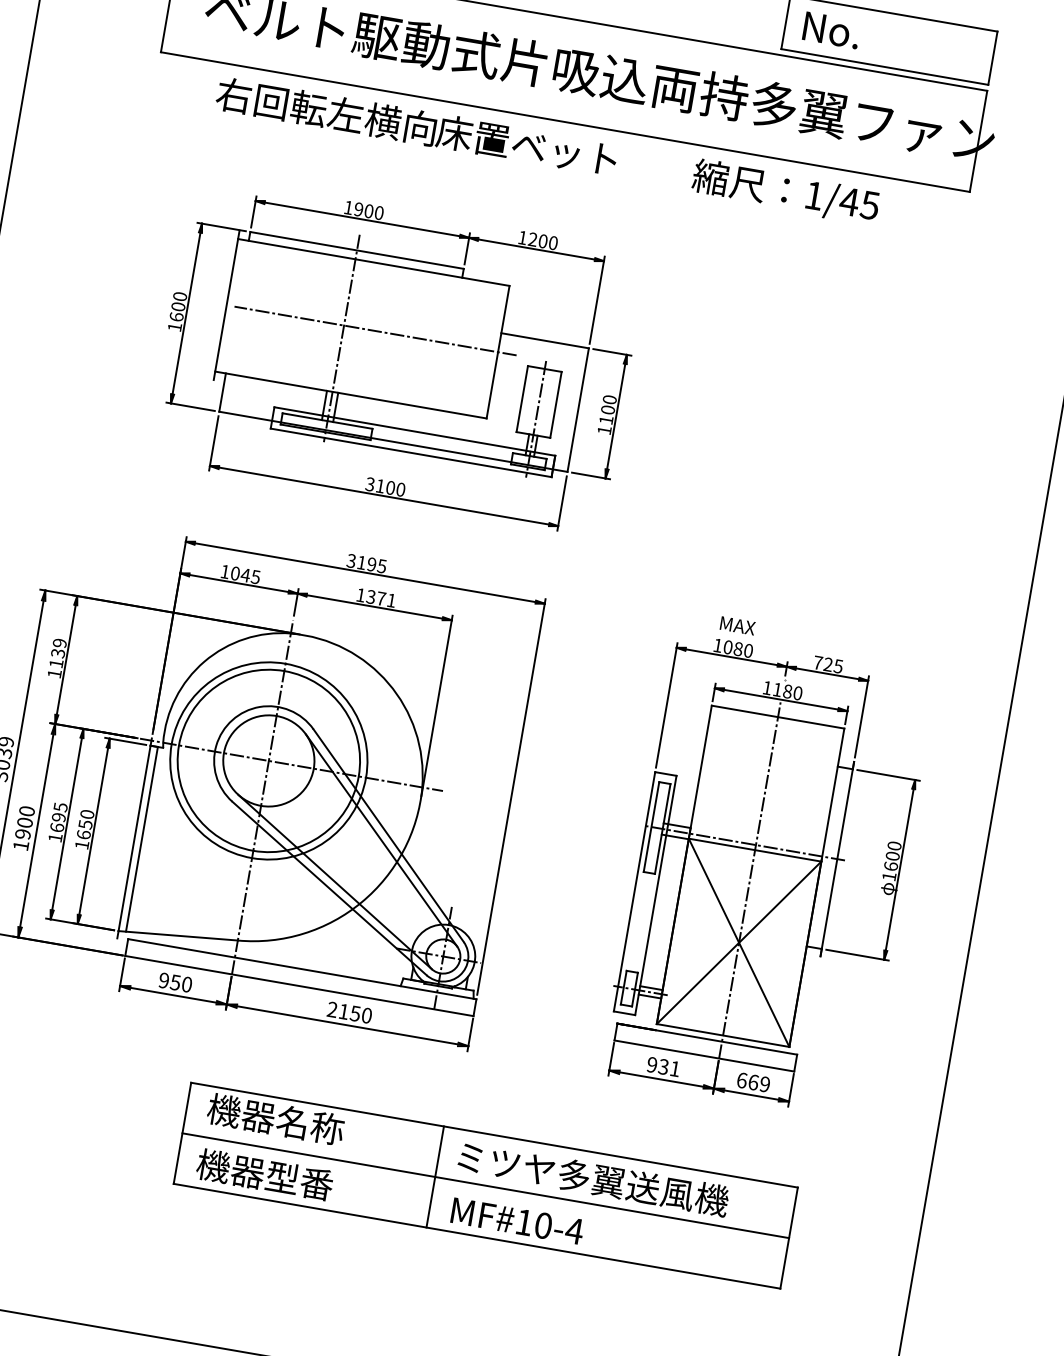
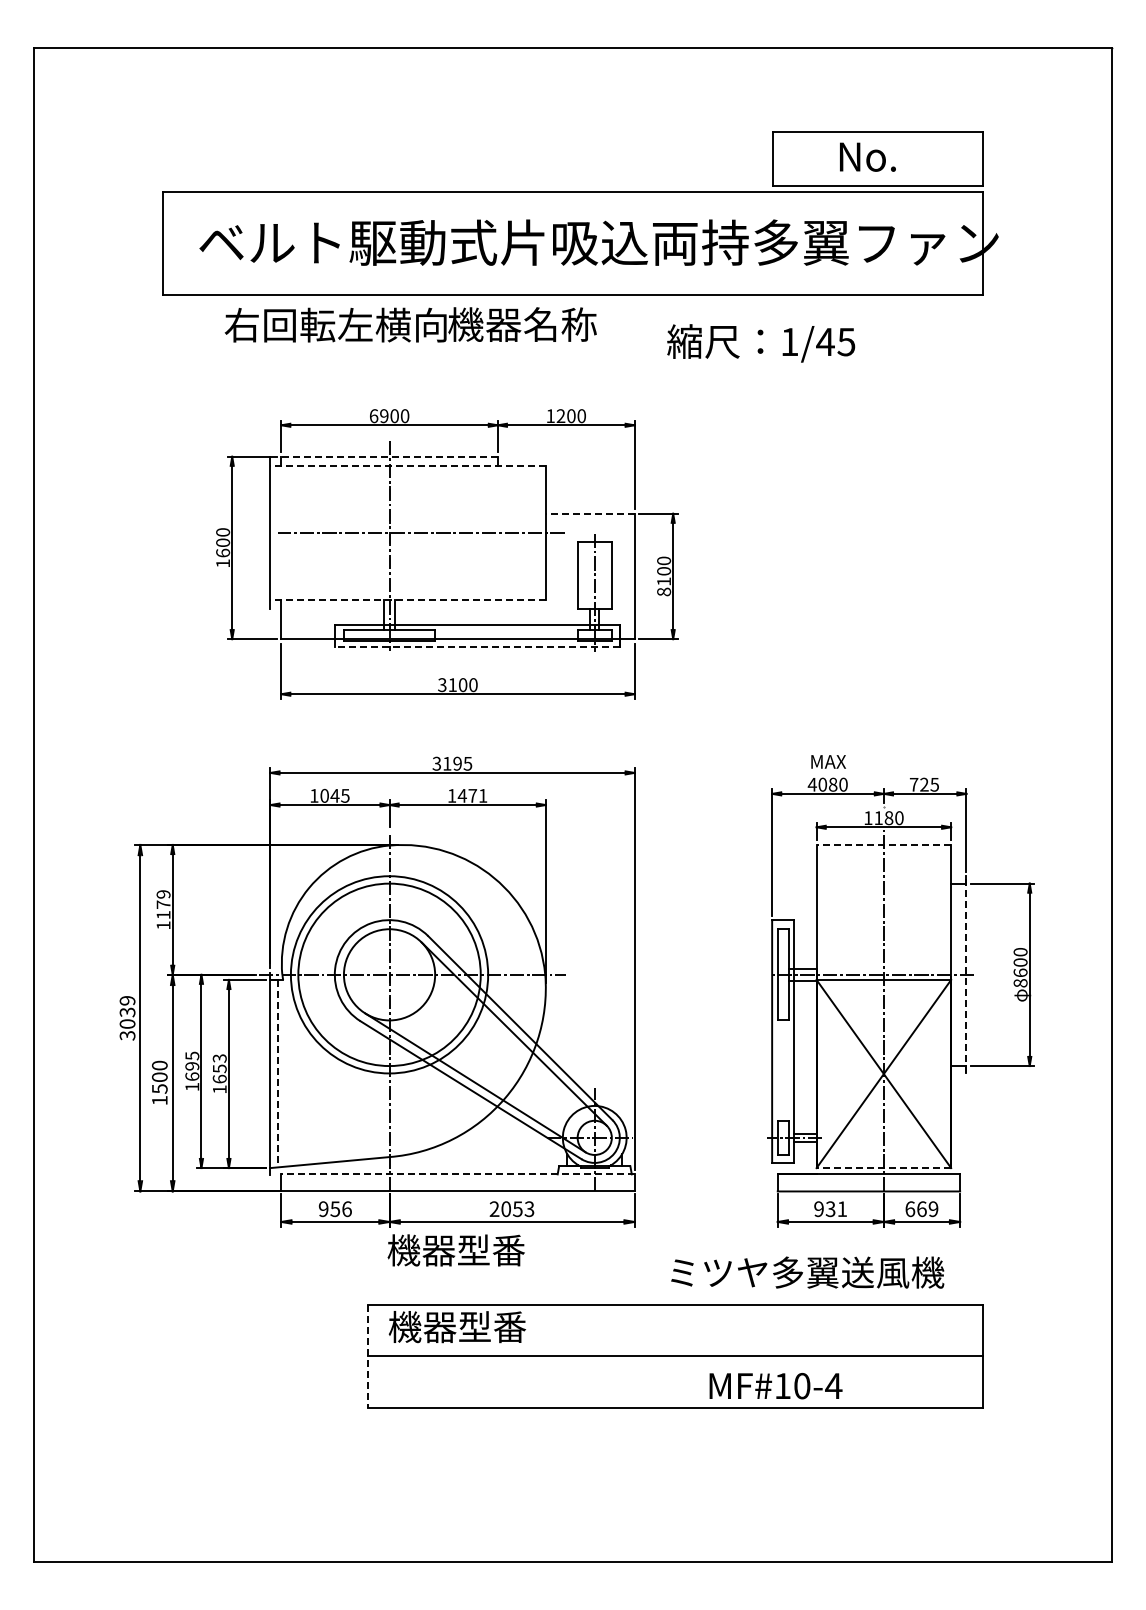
text: (831, 29) -> (867, 156), moved
text: (526, 145) -> (538, 324), 床置ベット -> 機器名称
text: (786, 192) -> (761, 343), moved
text: (349, 208) -> (374, 416), 1900 -> 6900
line: (357, 250) -> (389, 456), solid -> dashed
line: (374, 262) -> (408, 465), solid -> dashed
line: (544, 340) -> (589, 513), solid -> dashed
line: (351, 395) -> (408, 600), solid -> dashed
text: (605, 430) -> (664, 591), 1100 -> 8100
line: (411, 453) -> (477, 647), solid -> dashed
text: (370, 596) -> (461, 795), 1371 -> 1471
text: (717, 645) -> (811, 784), 1080 -> 4080
text: (58, 653) -> (163, 904), 1139 -> 1179
line: (777, 716) -> (883, 844), solid -> dashed
text: (87, 814) -> (219, 1058), 1650 -> 1653
text: (22, 833) -> (159, 1088), 1900 -> 1500
line: (141, 839) -> (277, 1073), solid -> dashed
line: (837, 858) -> (966, 974), solid -> dashed
text: (889, 876) -> (1020, 983), 1600 -> 8600
line: (301, 969) -> (457, 1174), solid -> dashed
text: (186, 983) -> (346, 1208), 950 -> 956
text: (355, 1013) -> (517, 1209), 2150 -> 2053
line: (722, 1035) -> (883, 1168), solid -> dashed
text: (310, 1125) -> (492, 1327), 機器名称 -> 機器型番
line: (182, 1133) -> (367, 1356), solid -> dashed
text: (264, 1174) -> (455, 1250), moved
line: (435, 1177) -> (624, 1356), removed
text: (593, 1178) -> (807, 1272), moved
text: (517, 1221) -> (775, 1386), moved

